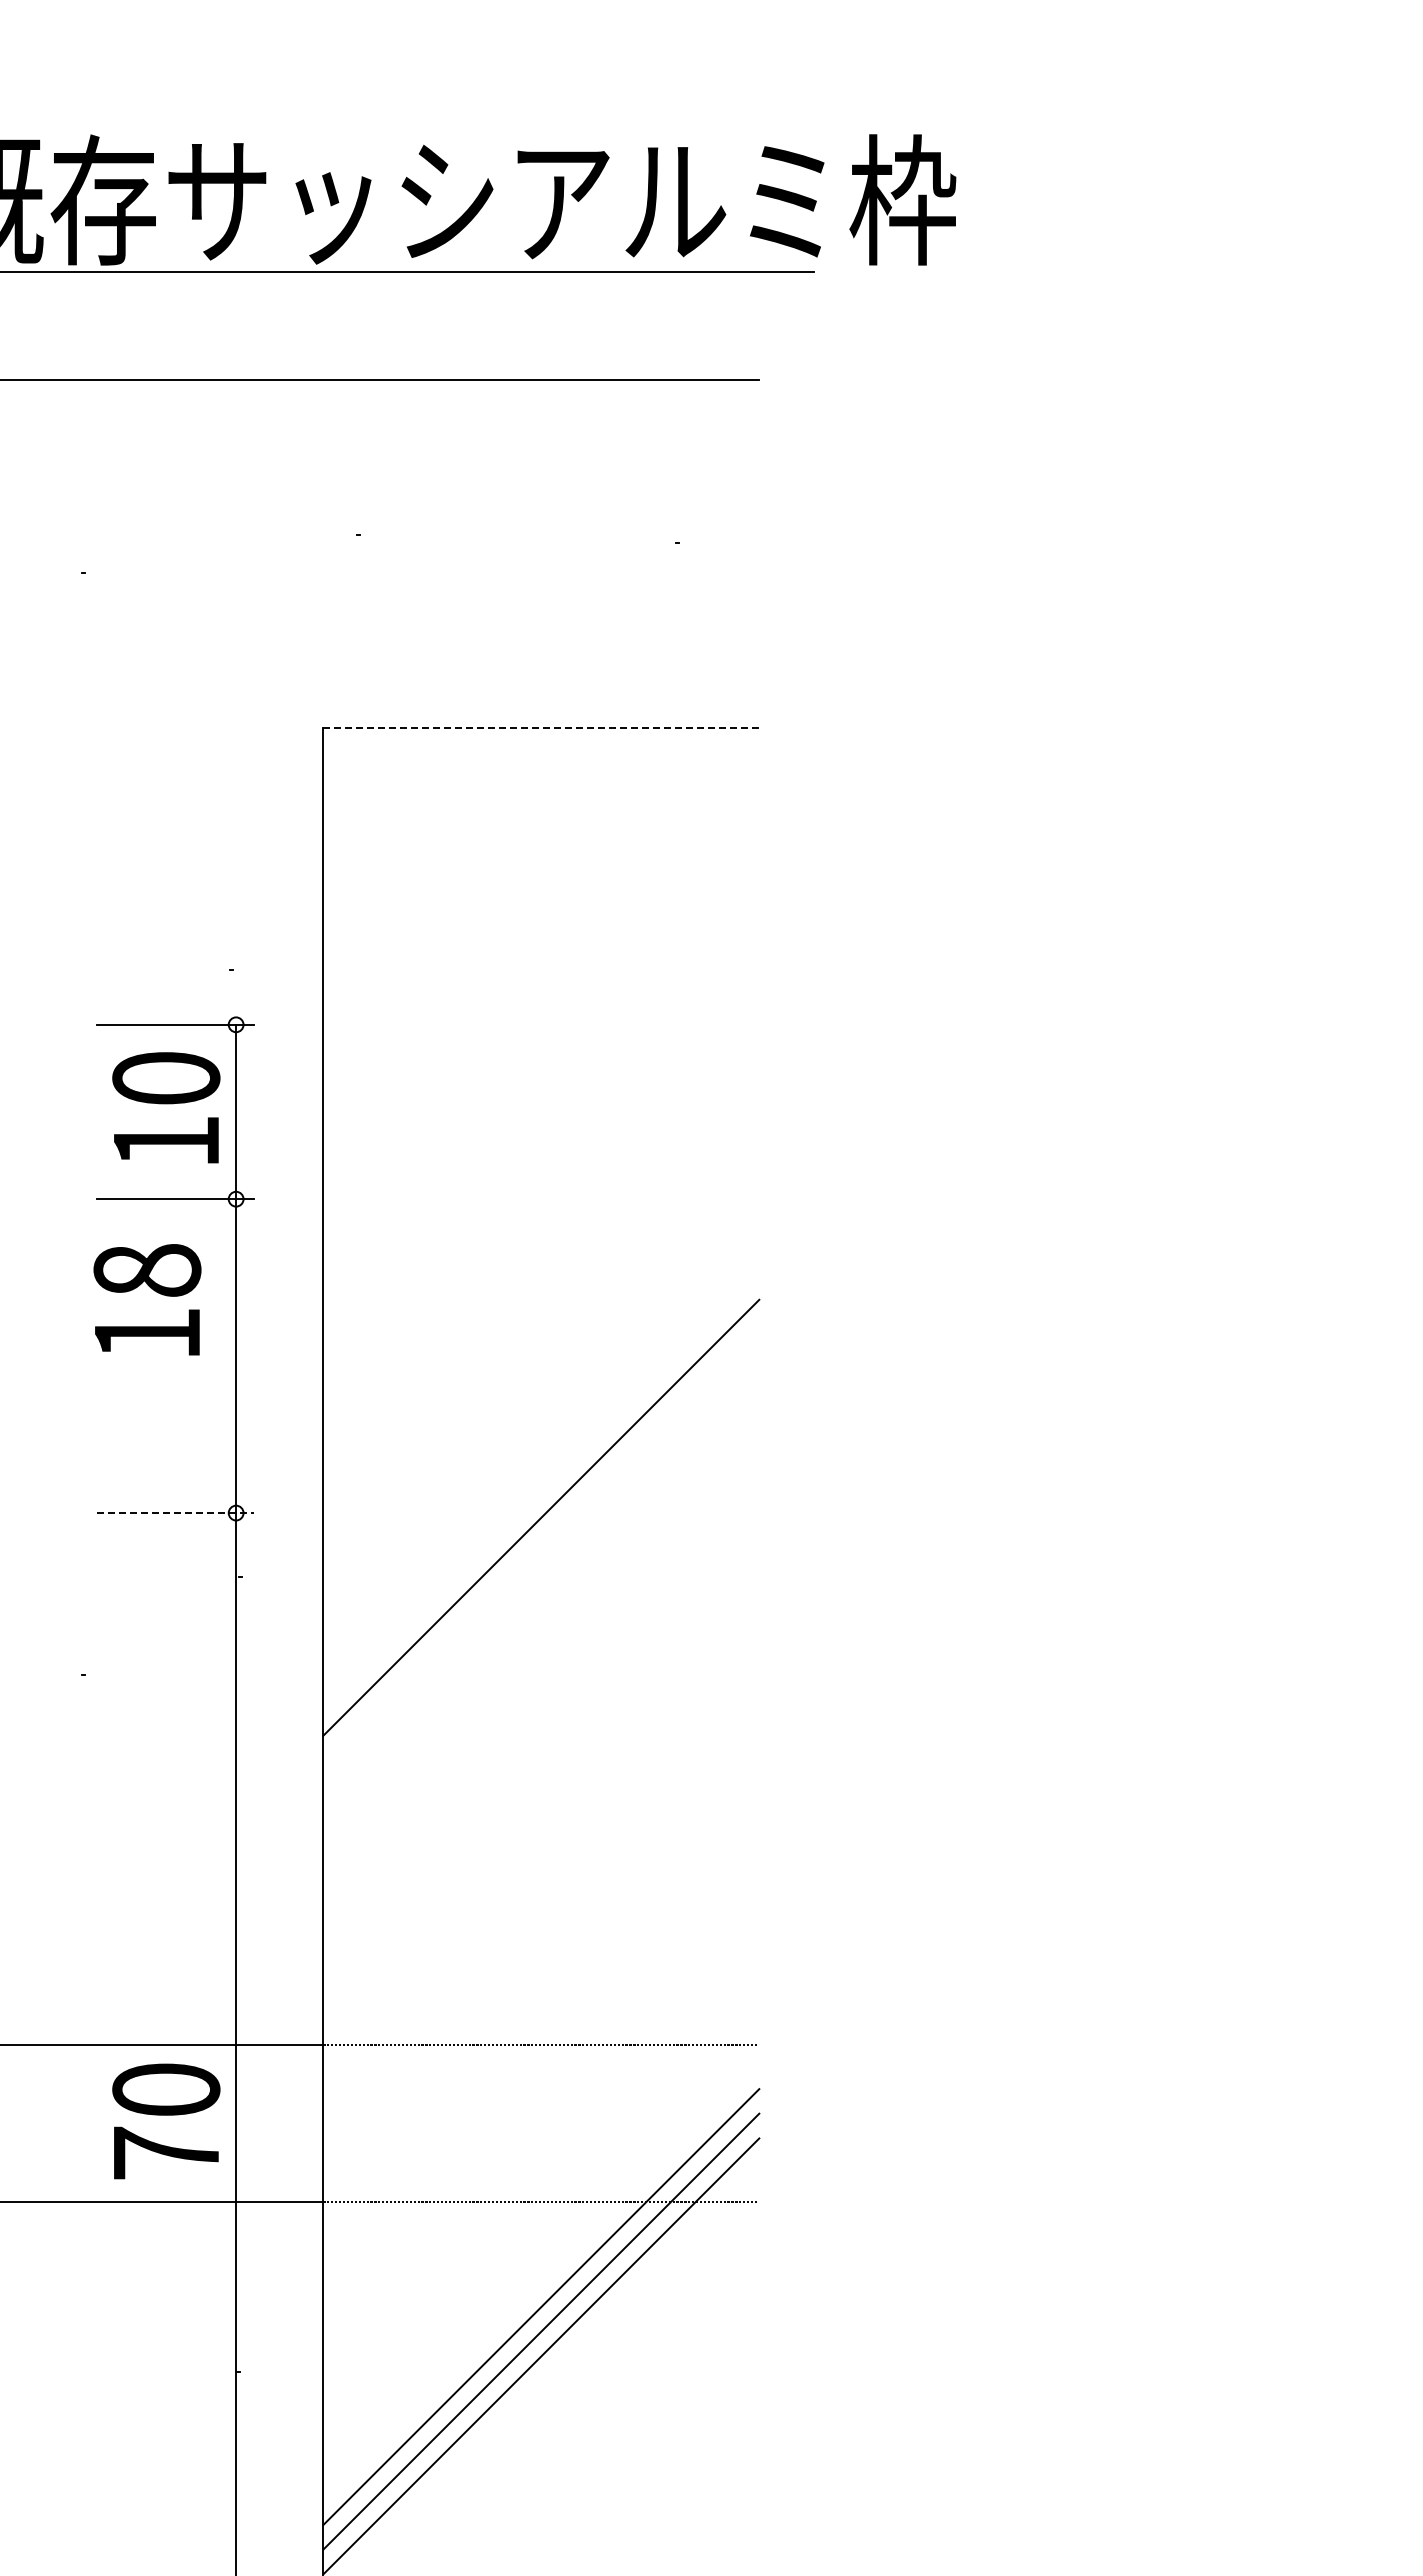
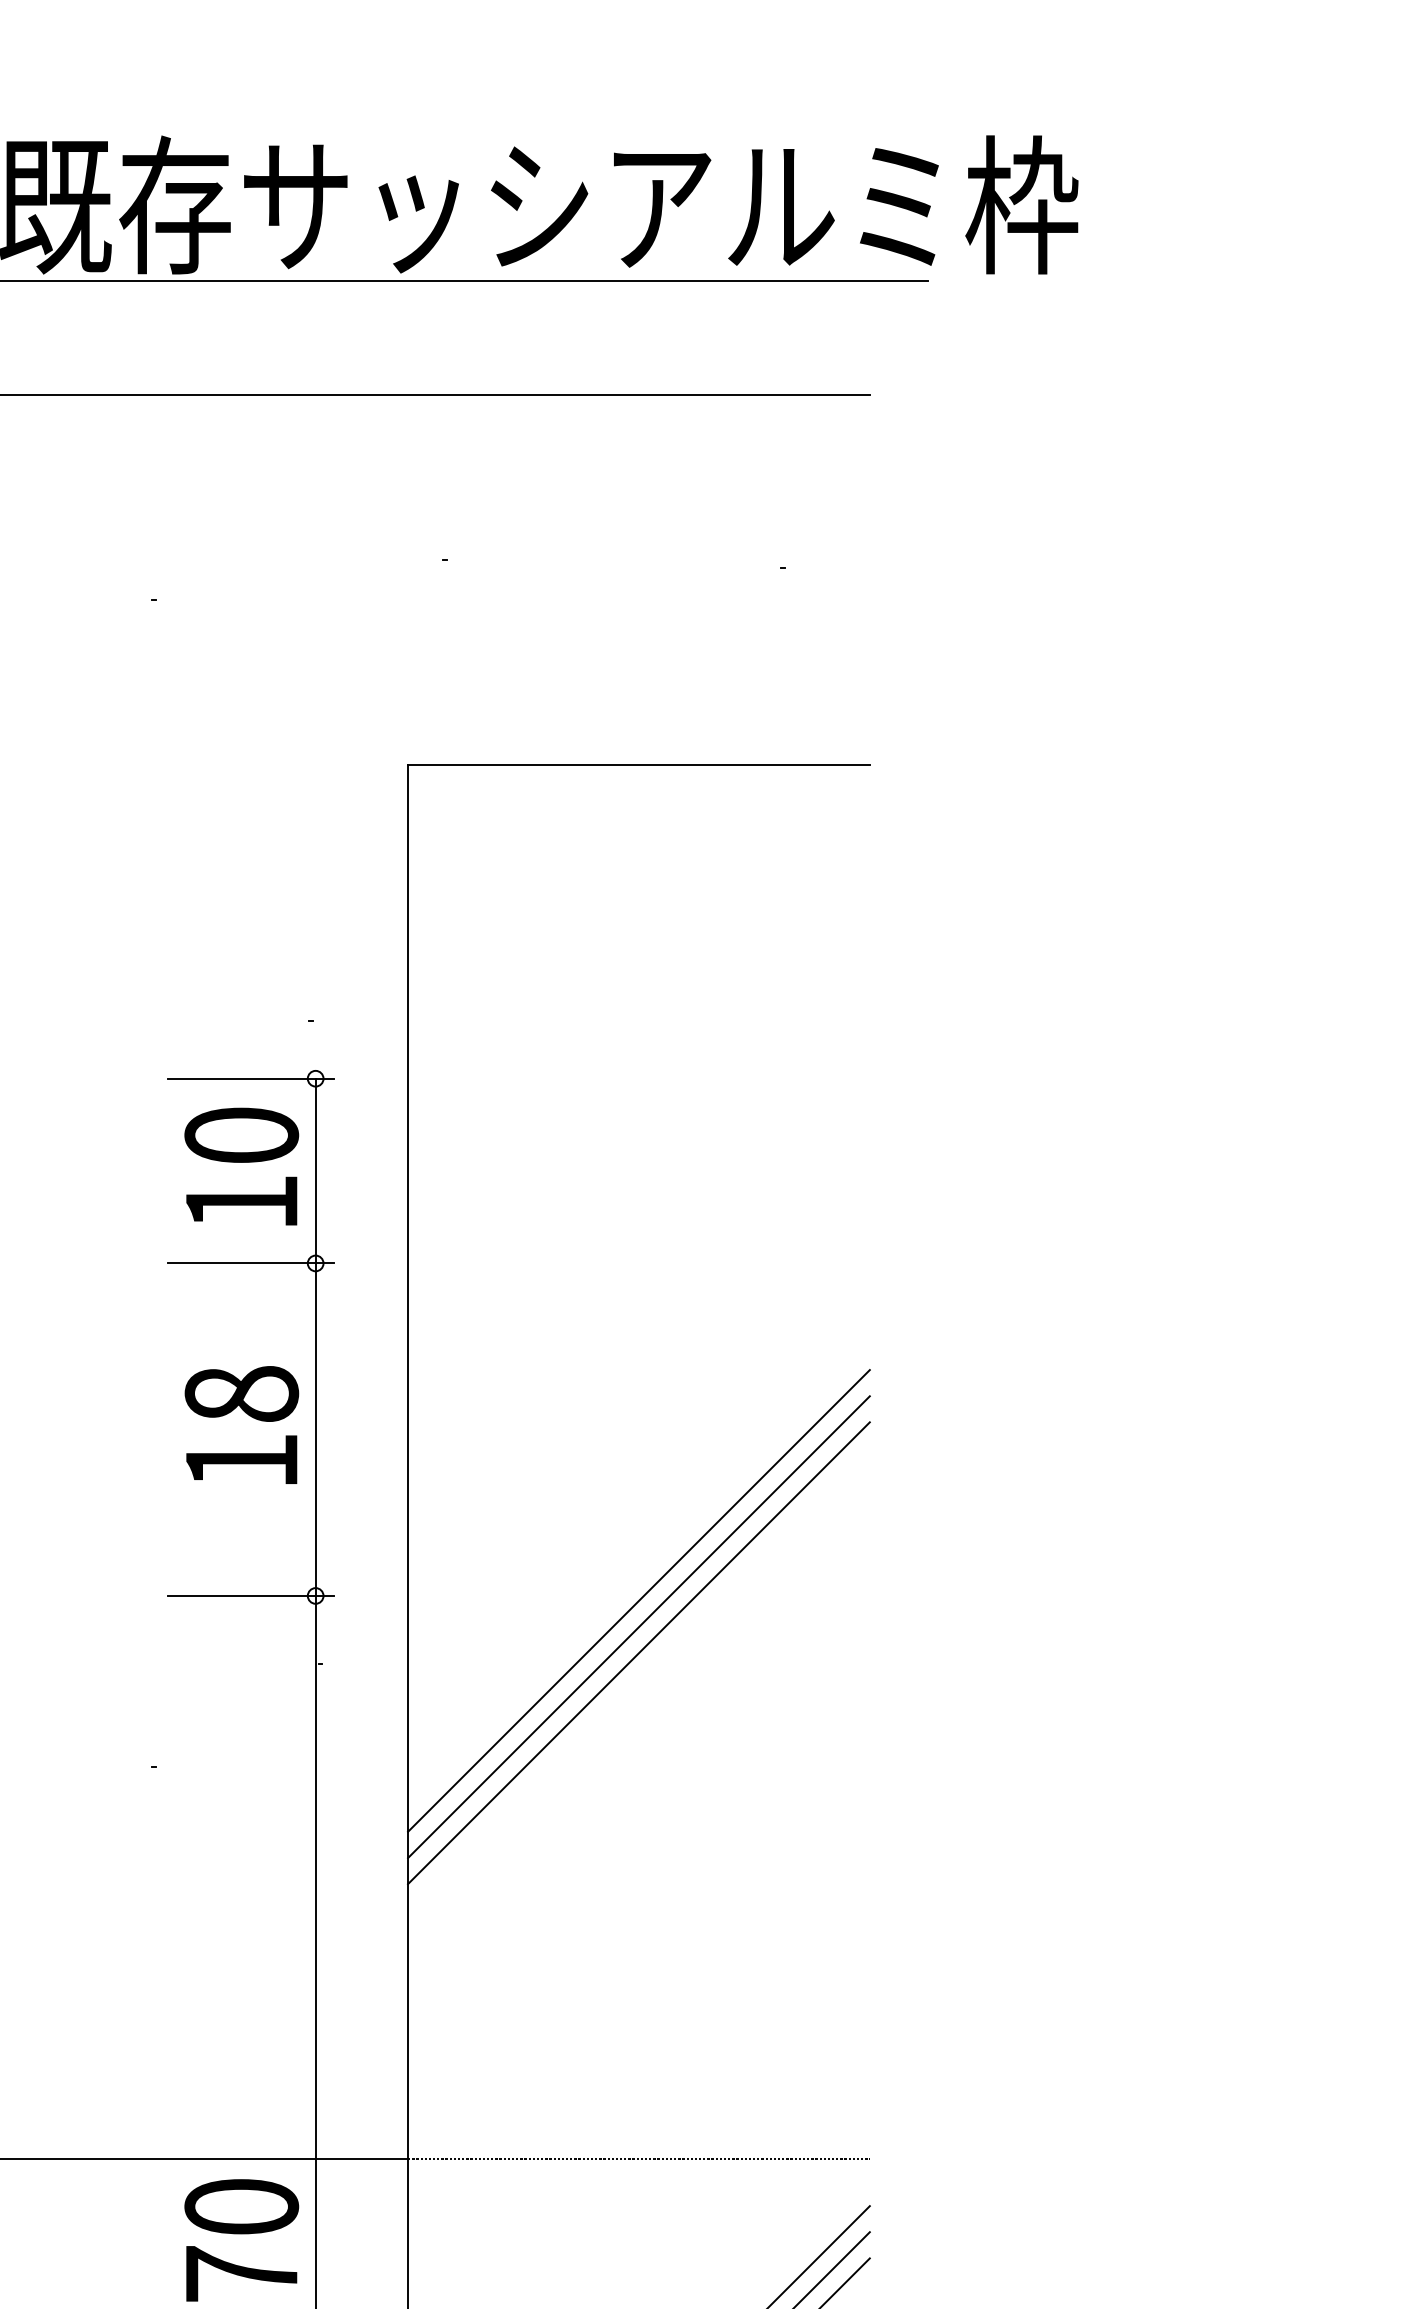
line: (541, 728) -> (639, 764), dashed -> solid
text: (147, 1299) -> (241, 1424), moved
line: (175, 1513) -> (251, 1596), dashed -> solid
line: (541, 1542) -> (639, 1627), added
line: (541, 1567) -> (639, 1653), added

